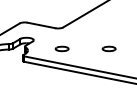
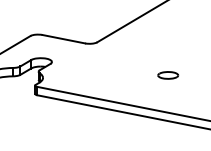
part: (61, 48) -> (94, 74), removed

